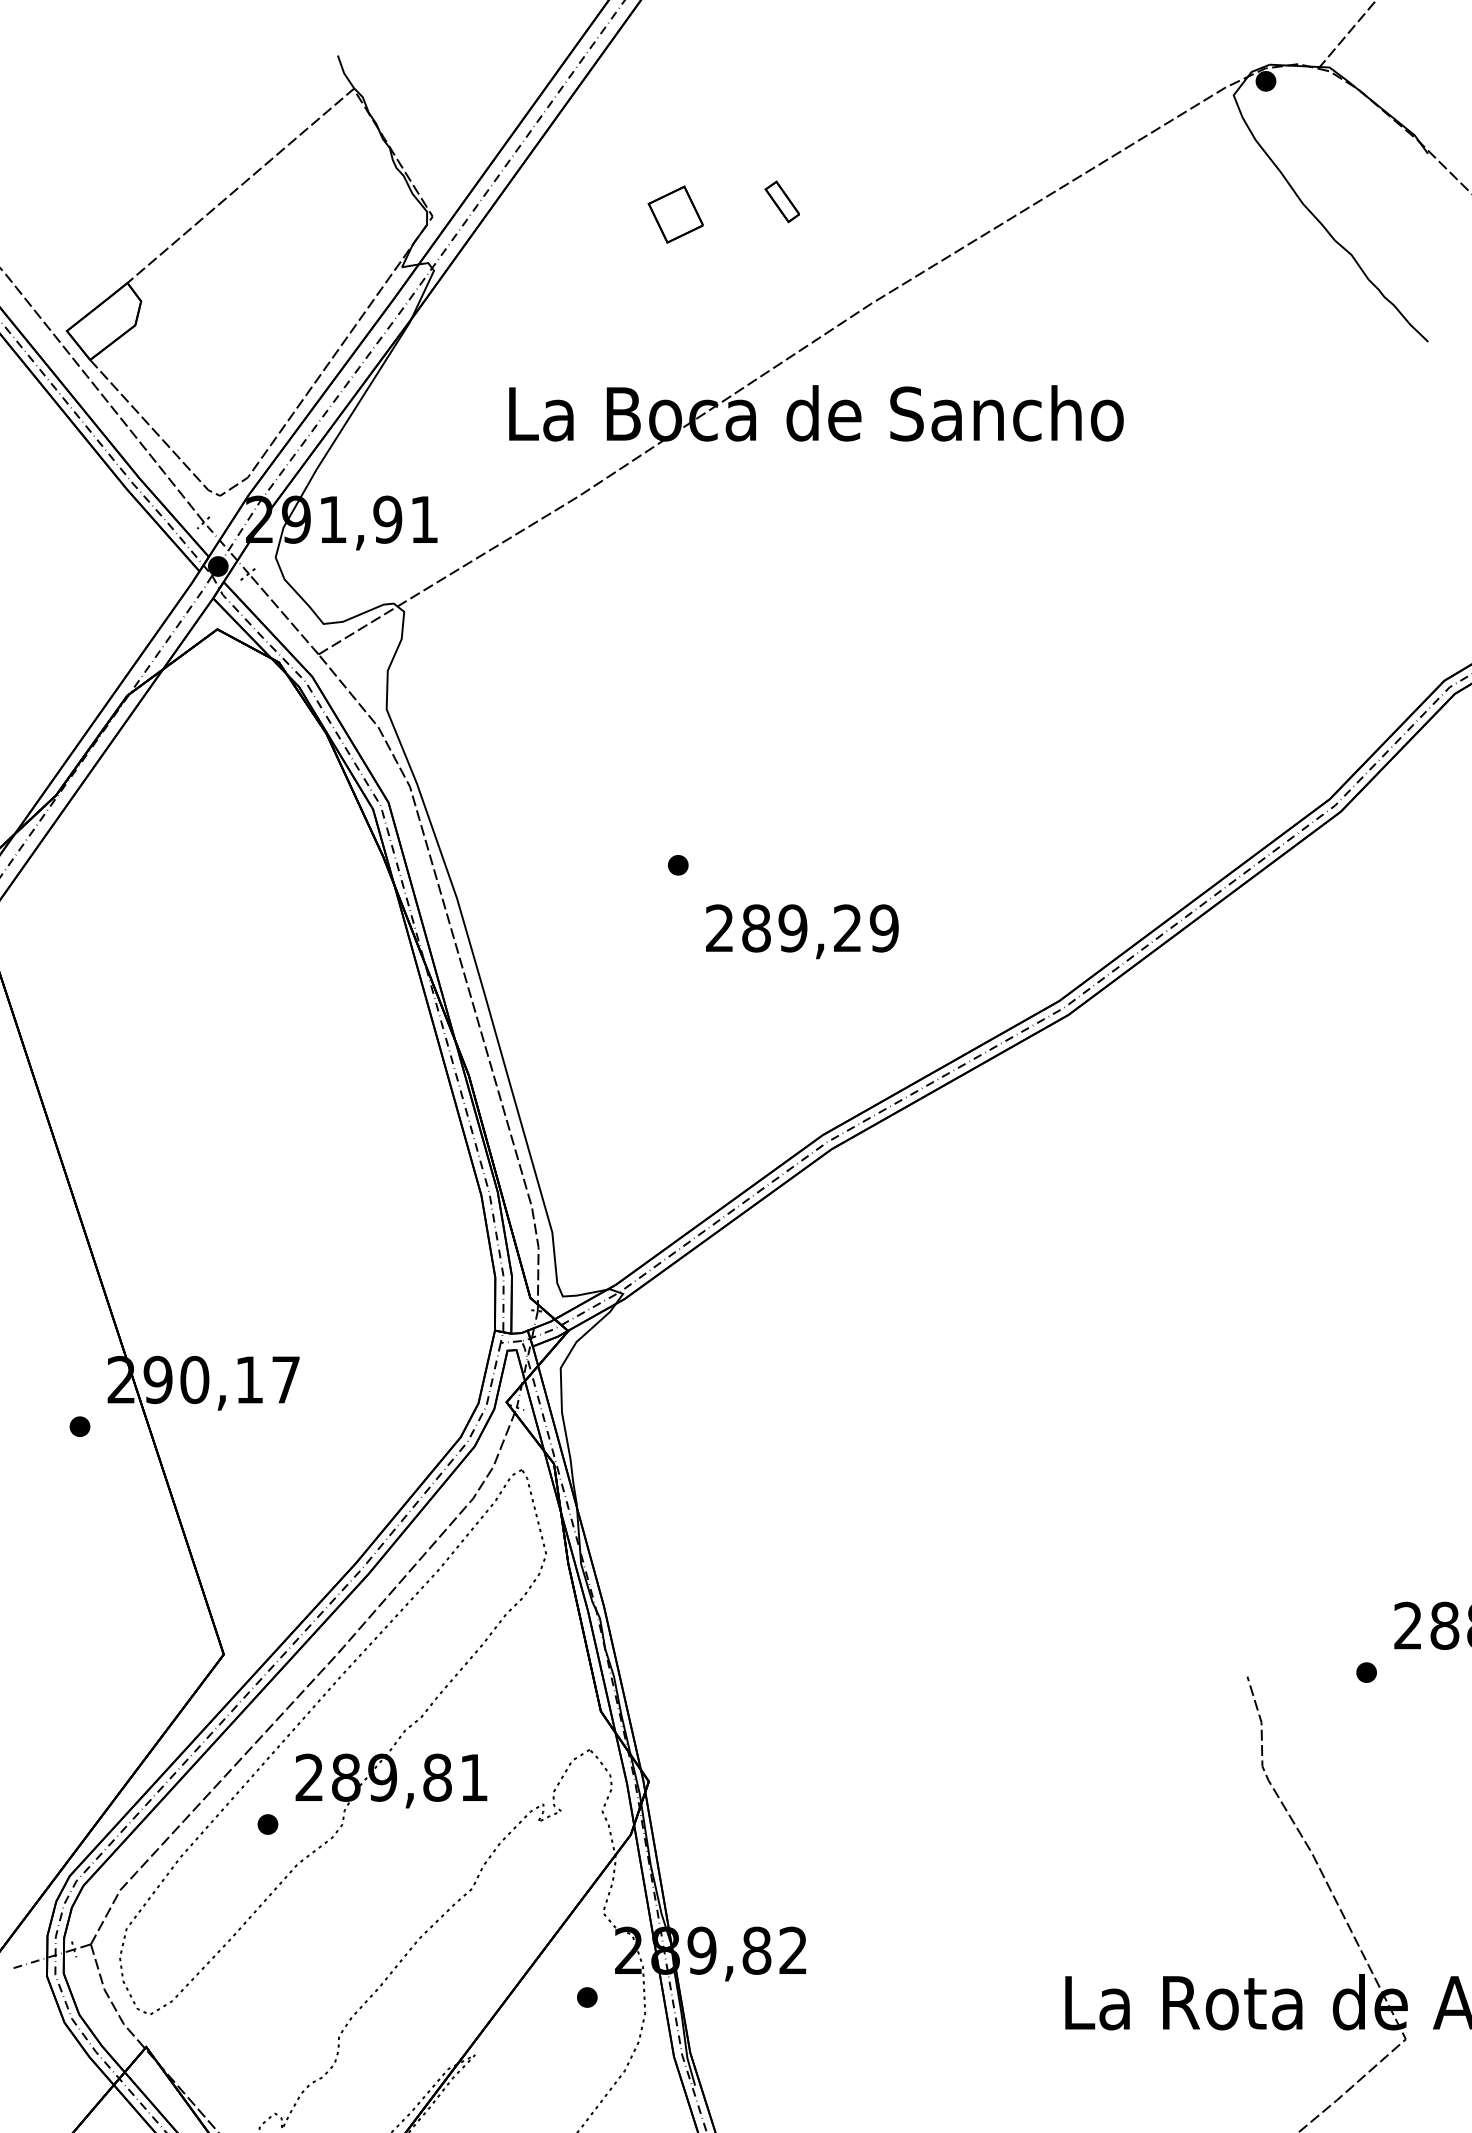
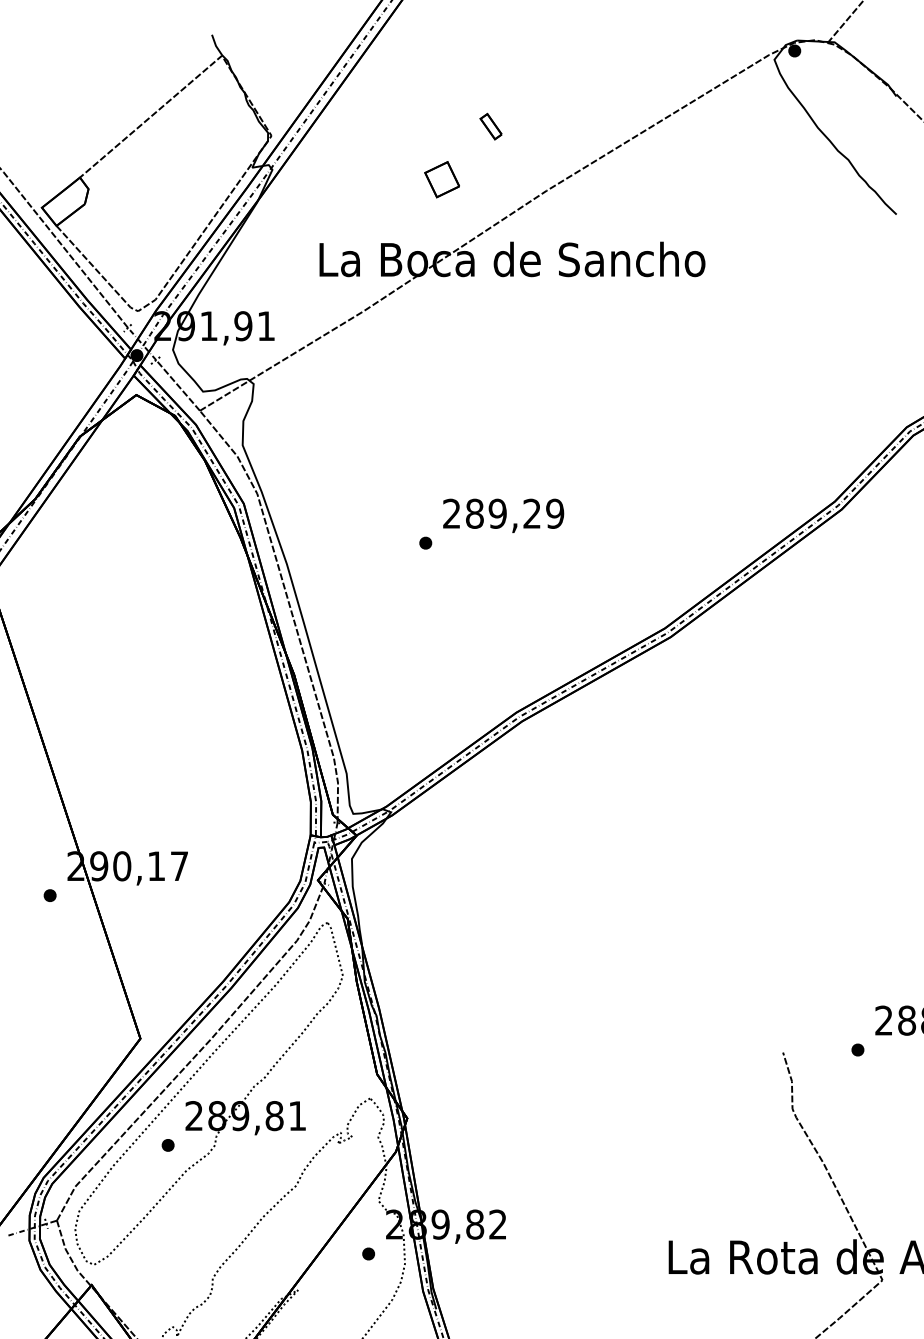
part: (674, 214) -> (441, 179), moved
text: (802, 931) -> (503, 515), moved

